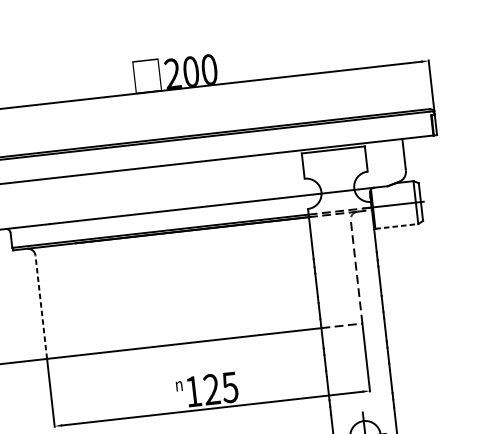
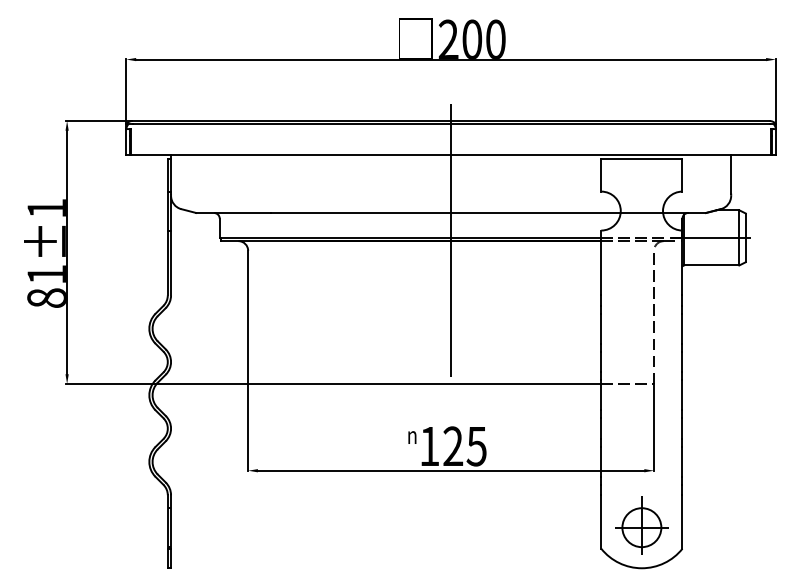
line: (396, 226) -> (711, 265), dashed -> solid
line: (193, 239) -> (451, 253), added
line: (41, 307) -> (248, 317), dashed -> solid

